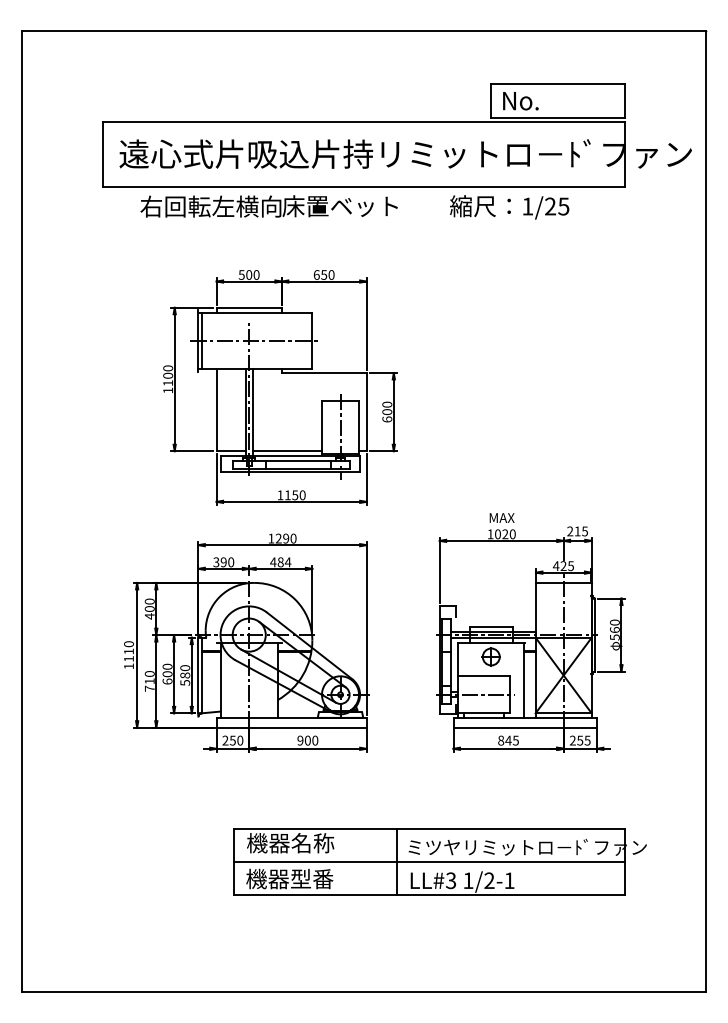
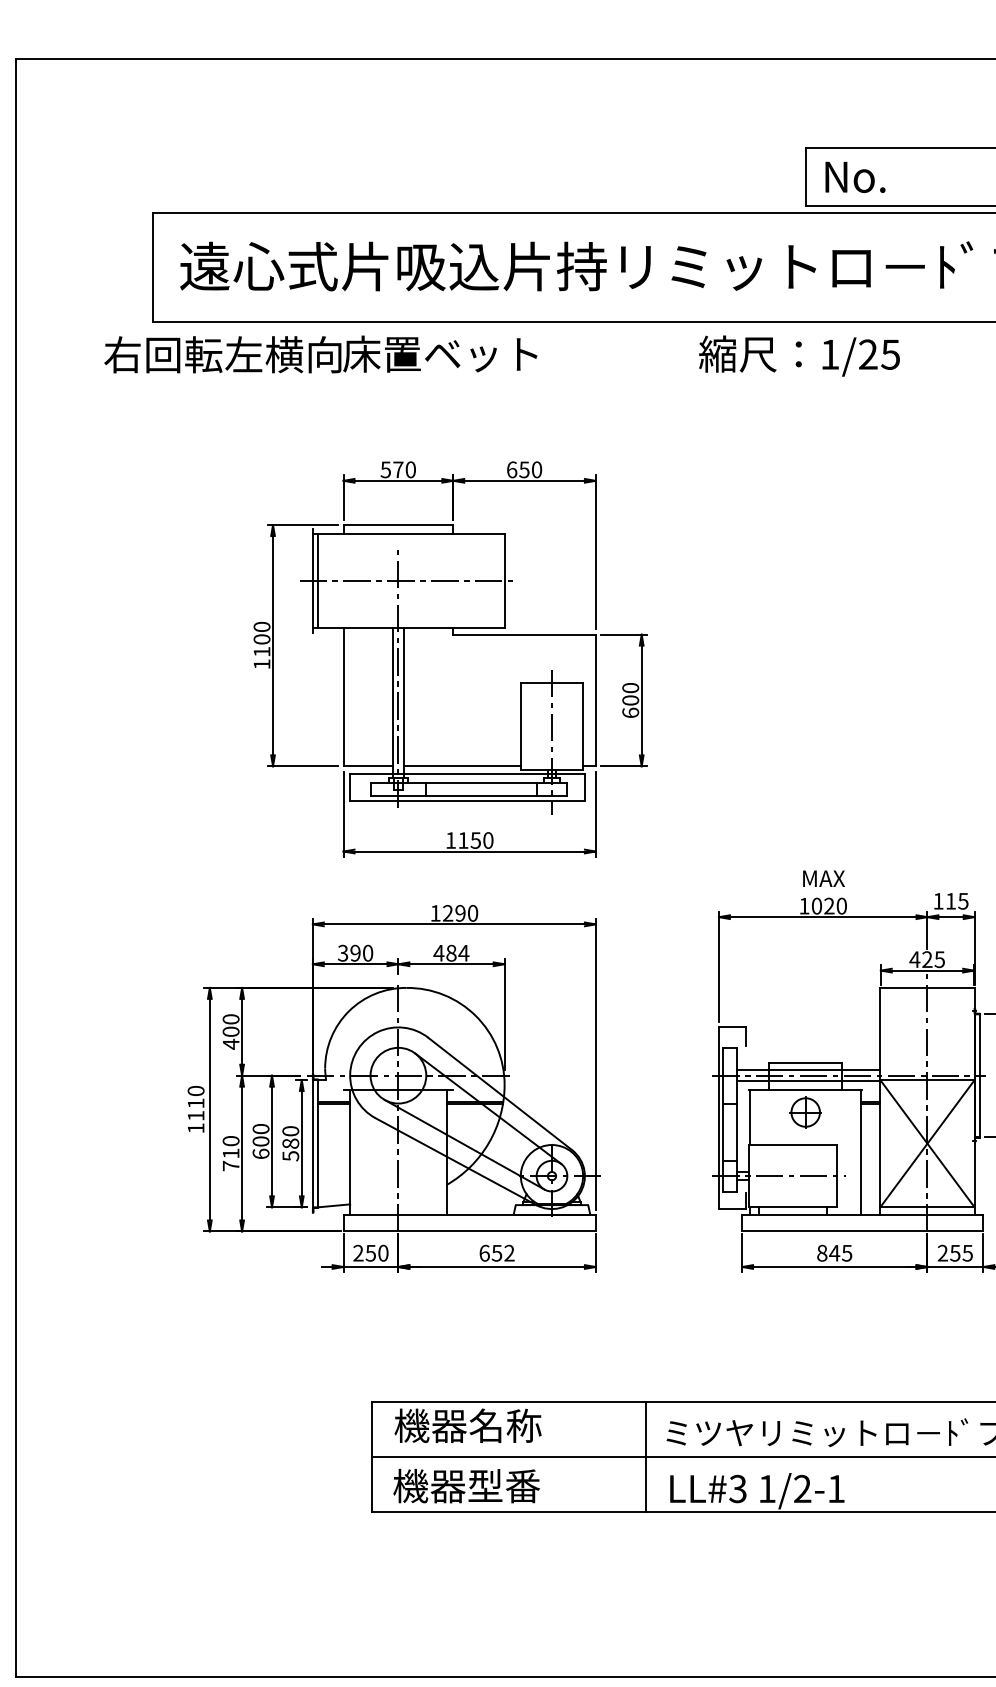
text: (268, 206) -> (319, 354), moved
text: (509, 207) -> (799, 356), moved
text: (249, 274) -> (398, 468), 500 -> 570
text: (570, 531) -> (938, 901), 215 -> 115
text: (307, 740) -> (496, 1253), 900 -> 652

